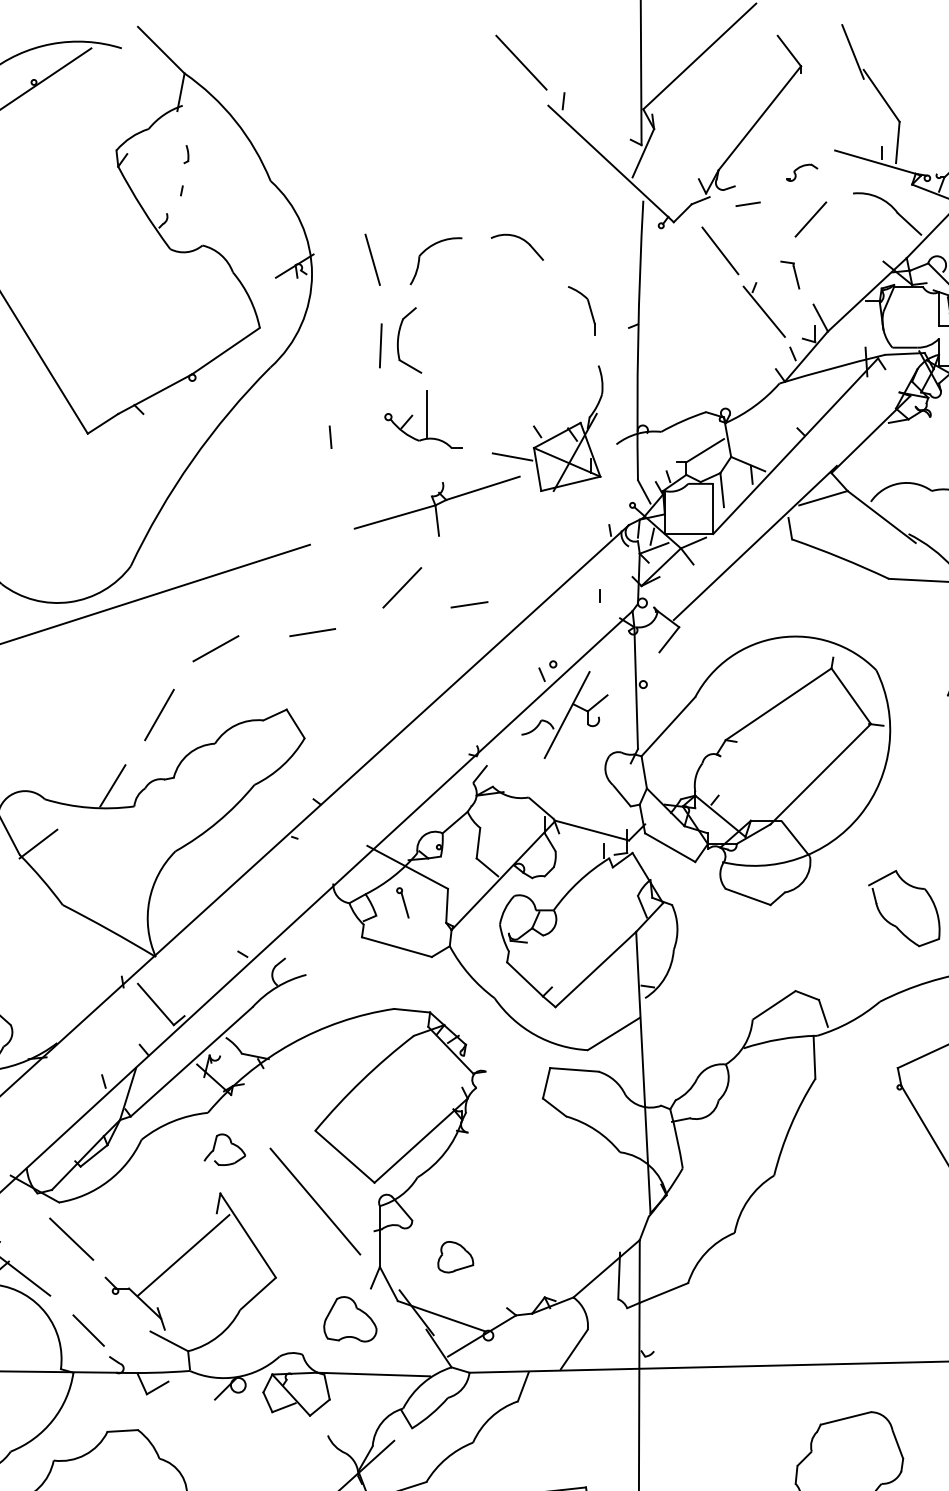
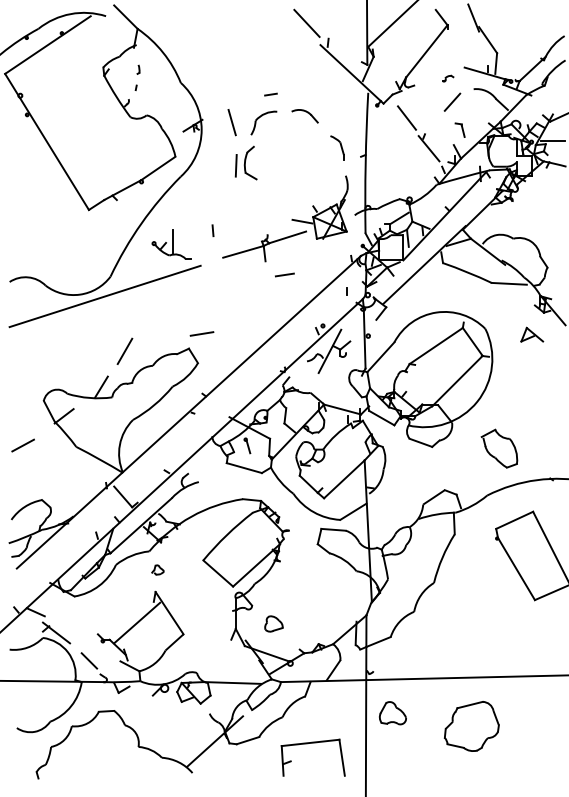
part: (800, 172) -> (447, 78), size x0.7
line: (747, 204) -> (270, 94), moved
part: (789, 273) -> (459, 129), moved
part: (423, 418) -> (171, 244), moved
line: (329, 436) -> (212, 230), moved
line: (401, 587) -> (246, 287), removed
line: (468, 603) -> (284, 274), moved
line: (311, 631) -> (201, 333), moved
line: (216, 647) -> (153, 317), removed
part: (224, 1148) -> (157, 569), size x0.6
line: (313, 1200) -> (202, 595), removed
line: (70, 1238) -> (80, 614), removed
part: (349, 1319) -> (392, 713), moved

